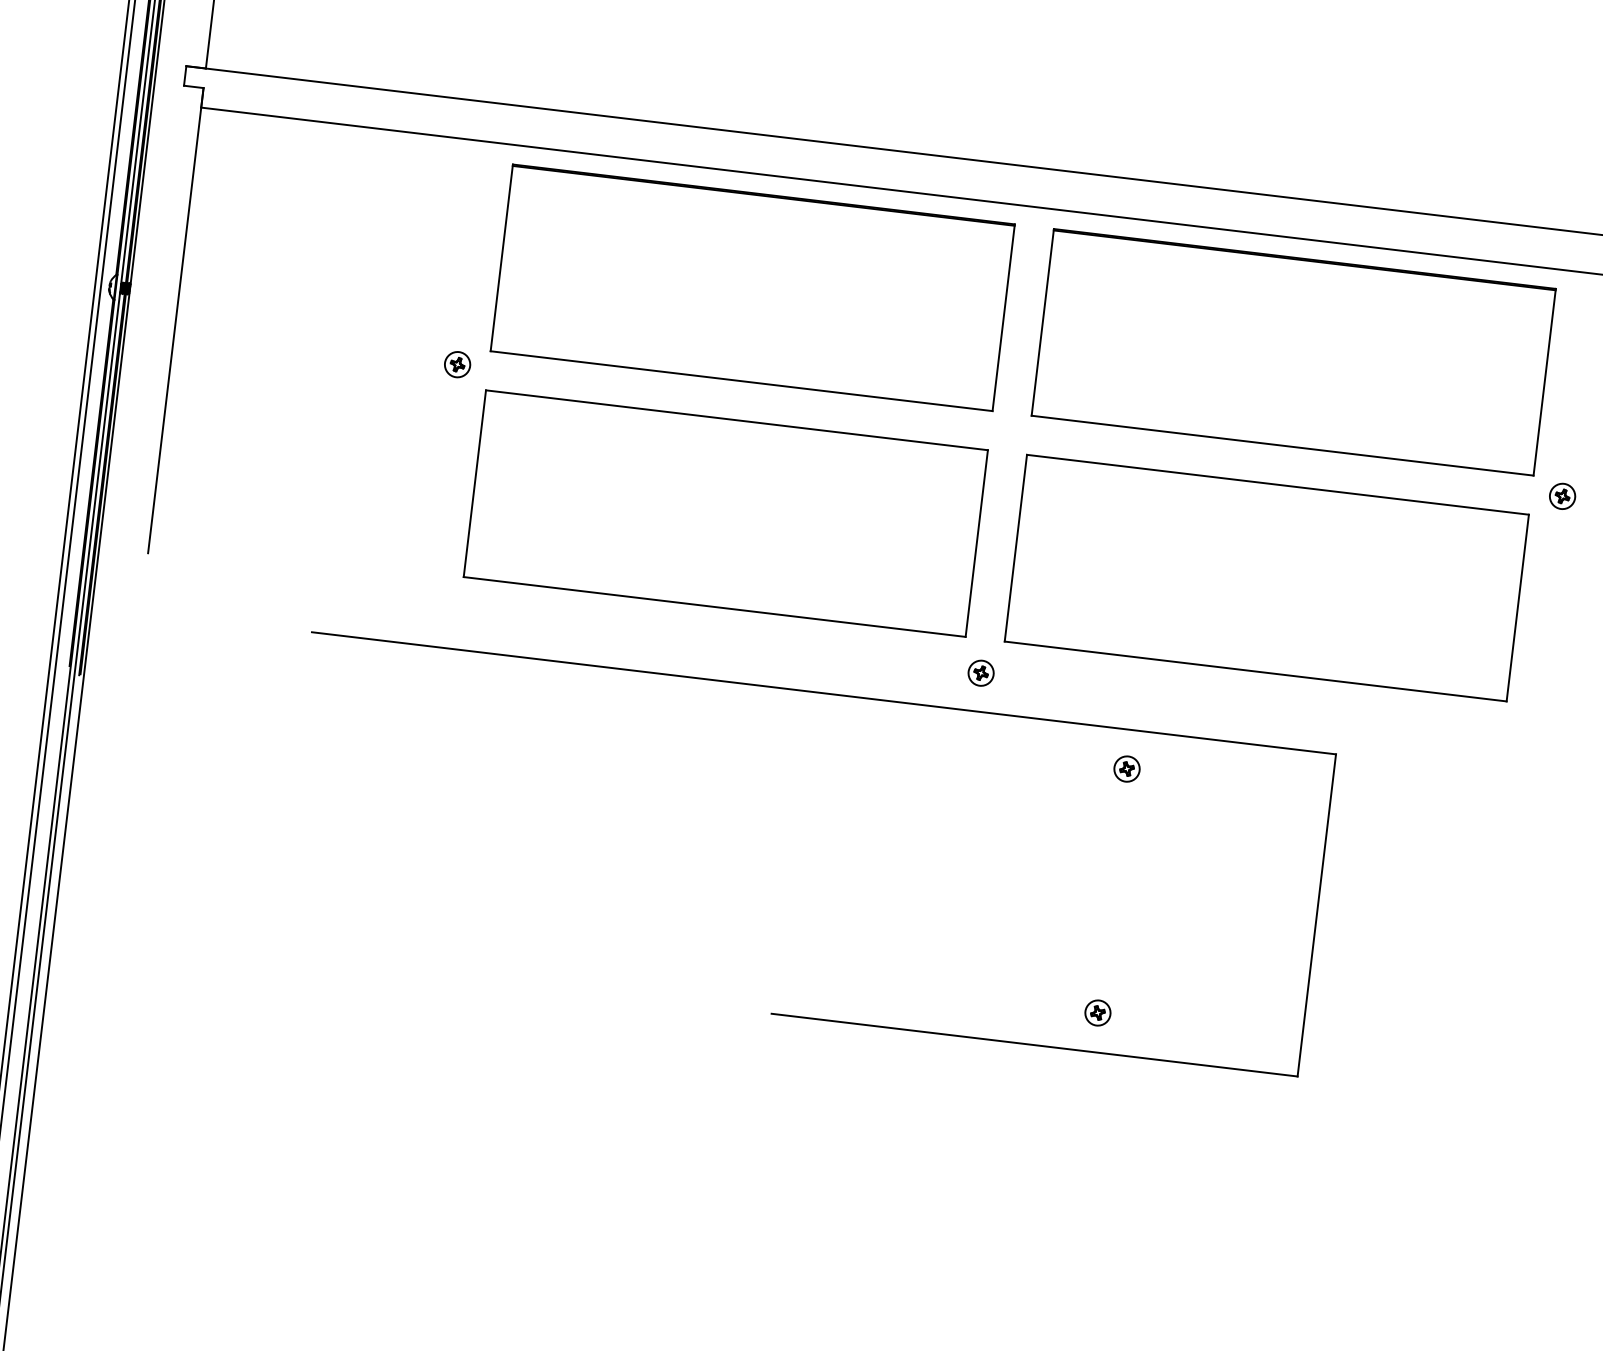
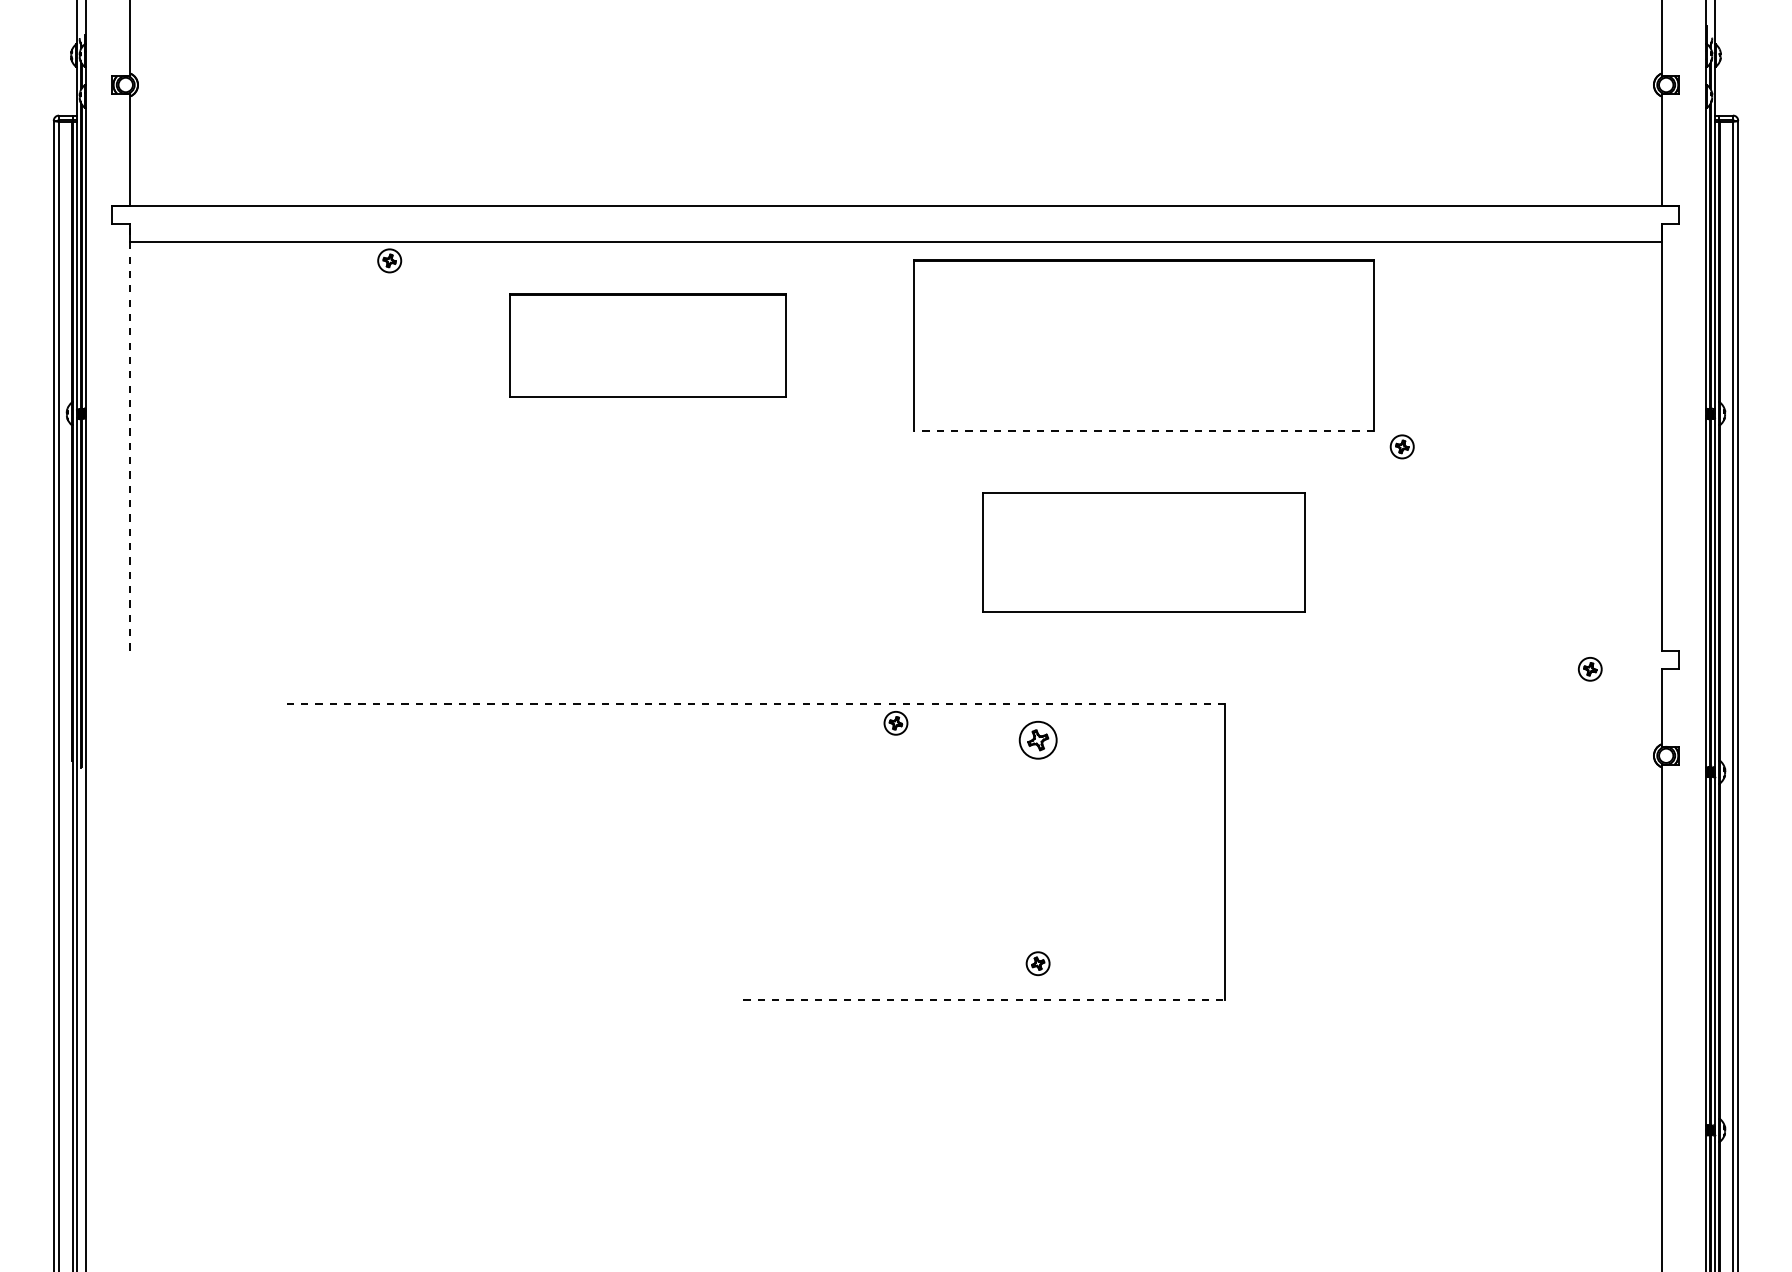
part: (752, 287) -> (647, 345), size x0.6
line: (176, 319) -> (130, 436), solid -> dashed
part: (457, 364) -> (389, 260), moved
line: (1282, 445) -> (1143, 431), solid -> dashed
part: (725, 513) -> (647, 552), removed
part: (1266, 577) -> (1143, 552), size x0.7
part: (980, 673) -> (895, 723), moved
line: (823, 693) -> (755, 704), solid -> dashed
part: (1126, 768) -> (1037, 739), size x1.6
line: (1034, 1045) -> (984, 999), solid -> dashed

